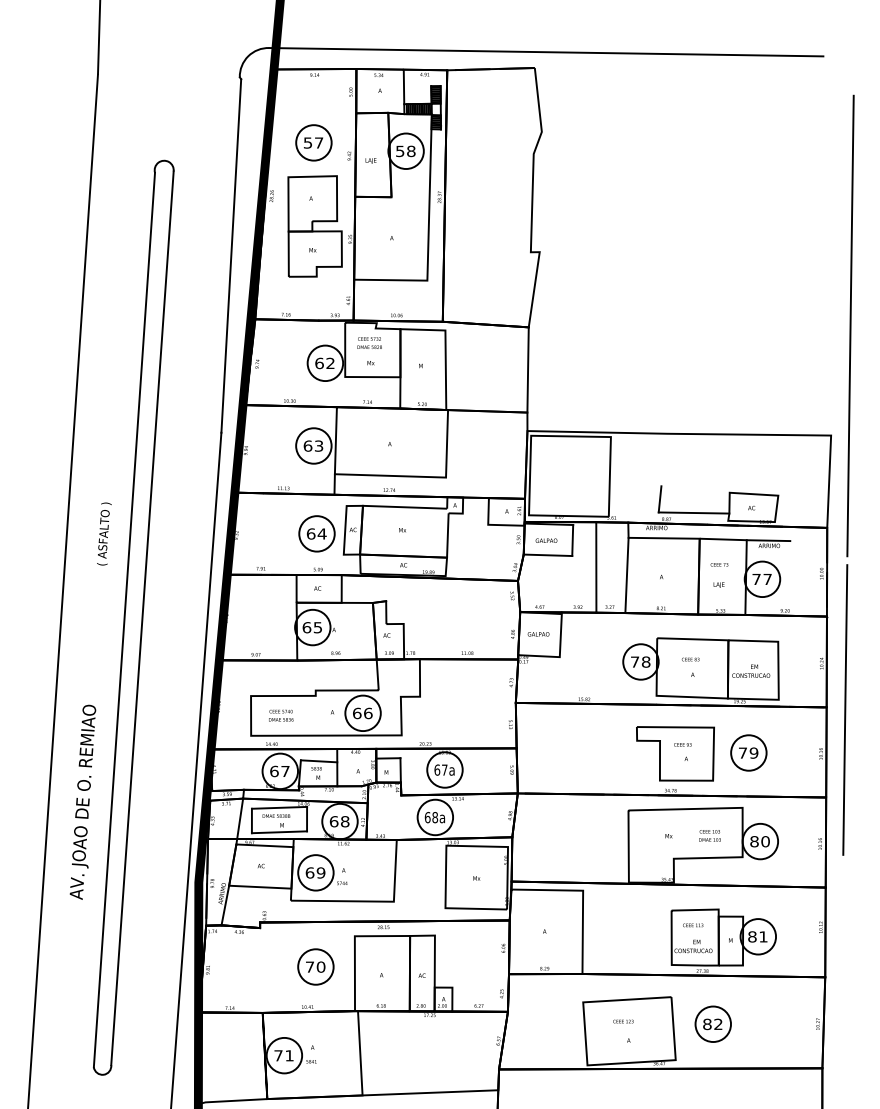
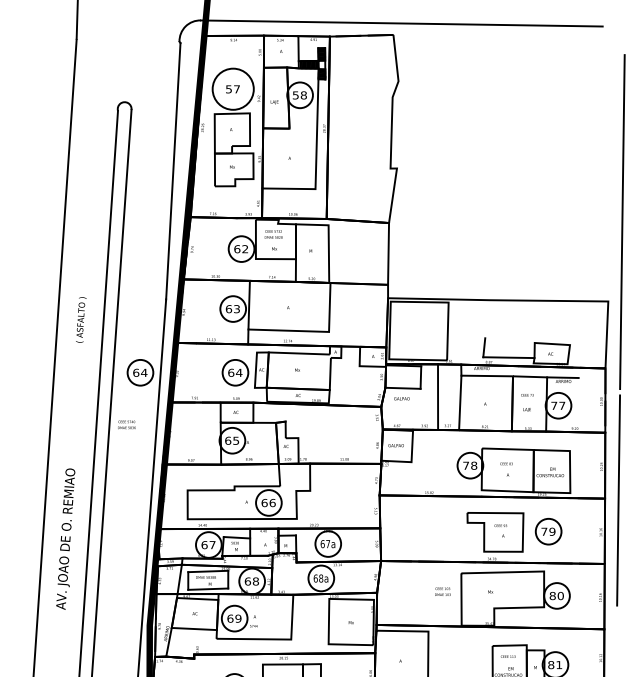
circle: (313, 142) -> (232, 88), size x1.6
text: (104, 533) -> (81, 319), moved
part: (185, 533) -> (140, 372), added
text: (546, 540) -> (401, 398), moved
text: (281, 715) -> (127, 424), moved
text: (82, 801) -> (65, 538), moved
text: (709, 835) -> (442, 591), moved

